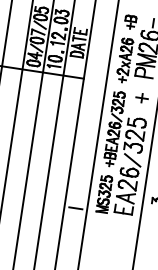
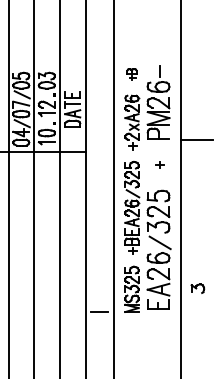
part: (130, 22) -> (131, 74), size x0.7
part: (141, 97) -> (159, 164), size x0.6

